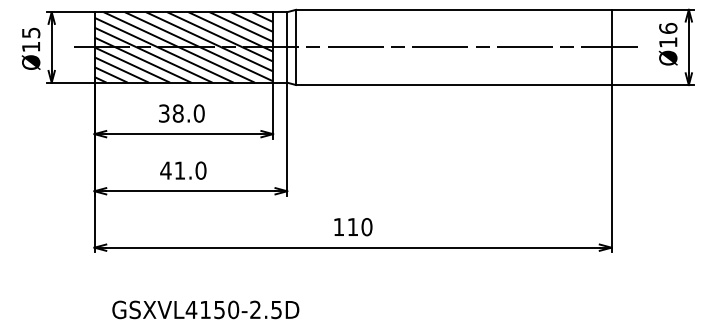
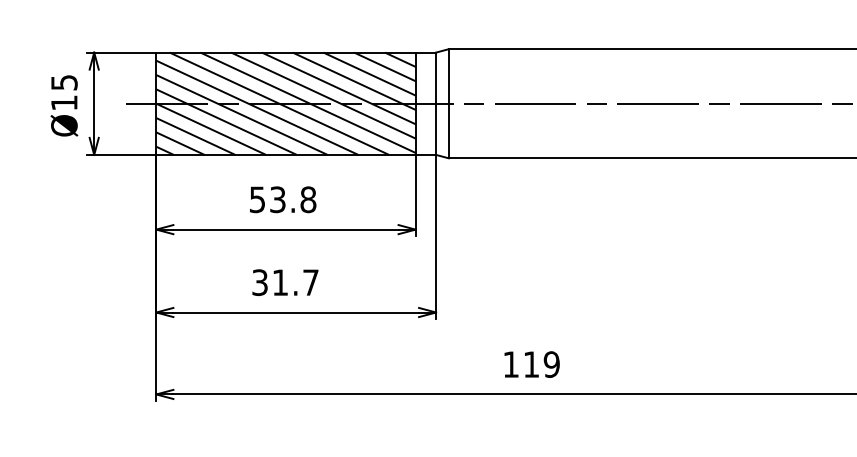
text: (181, 113) -> (282, 199), 38.0 -> 53.8
text: (183, 170) -> (285, 282), 41.0 -> 31.7
text: (366, 227) -> (551, 365), 110 -> 119

